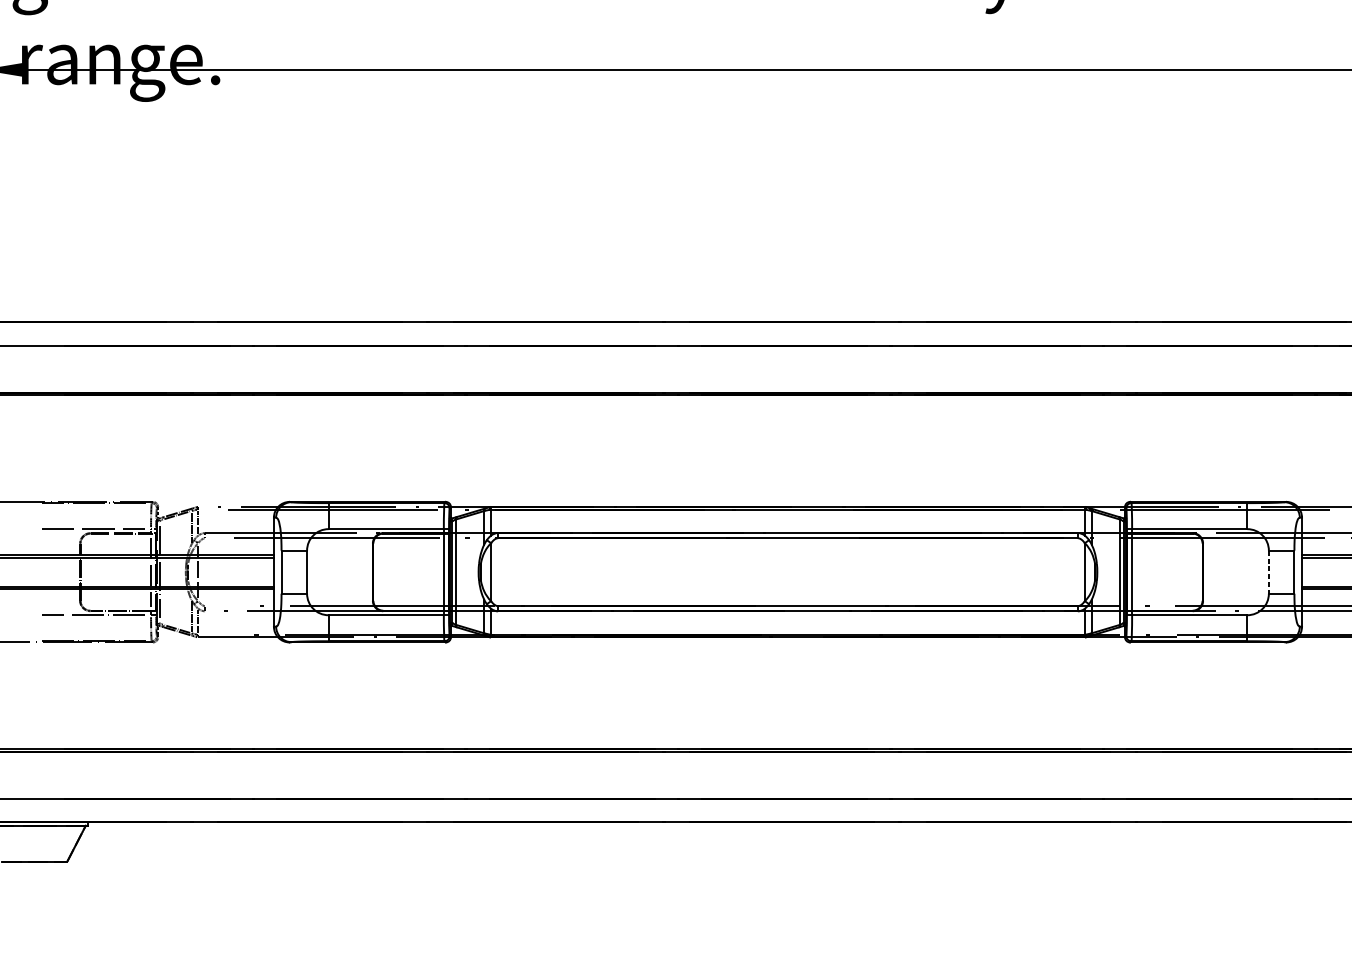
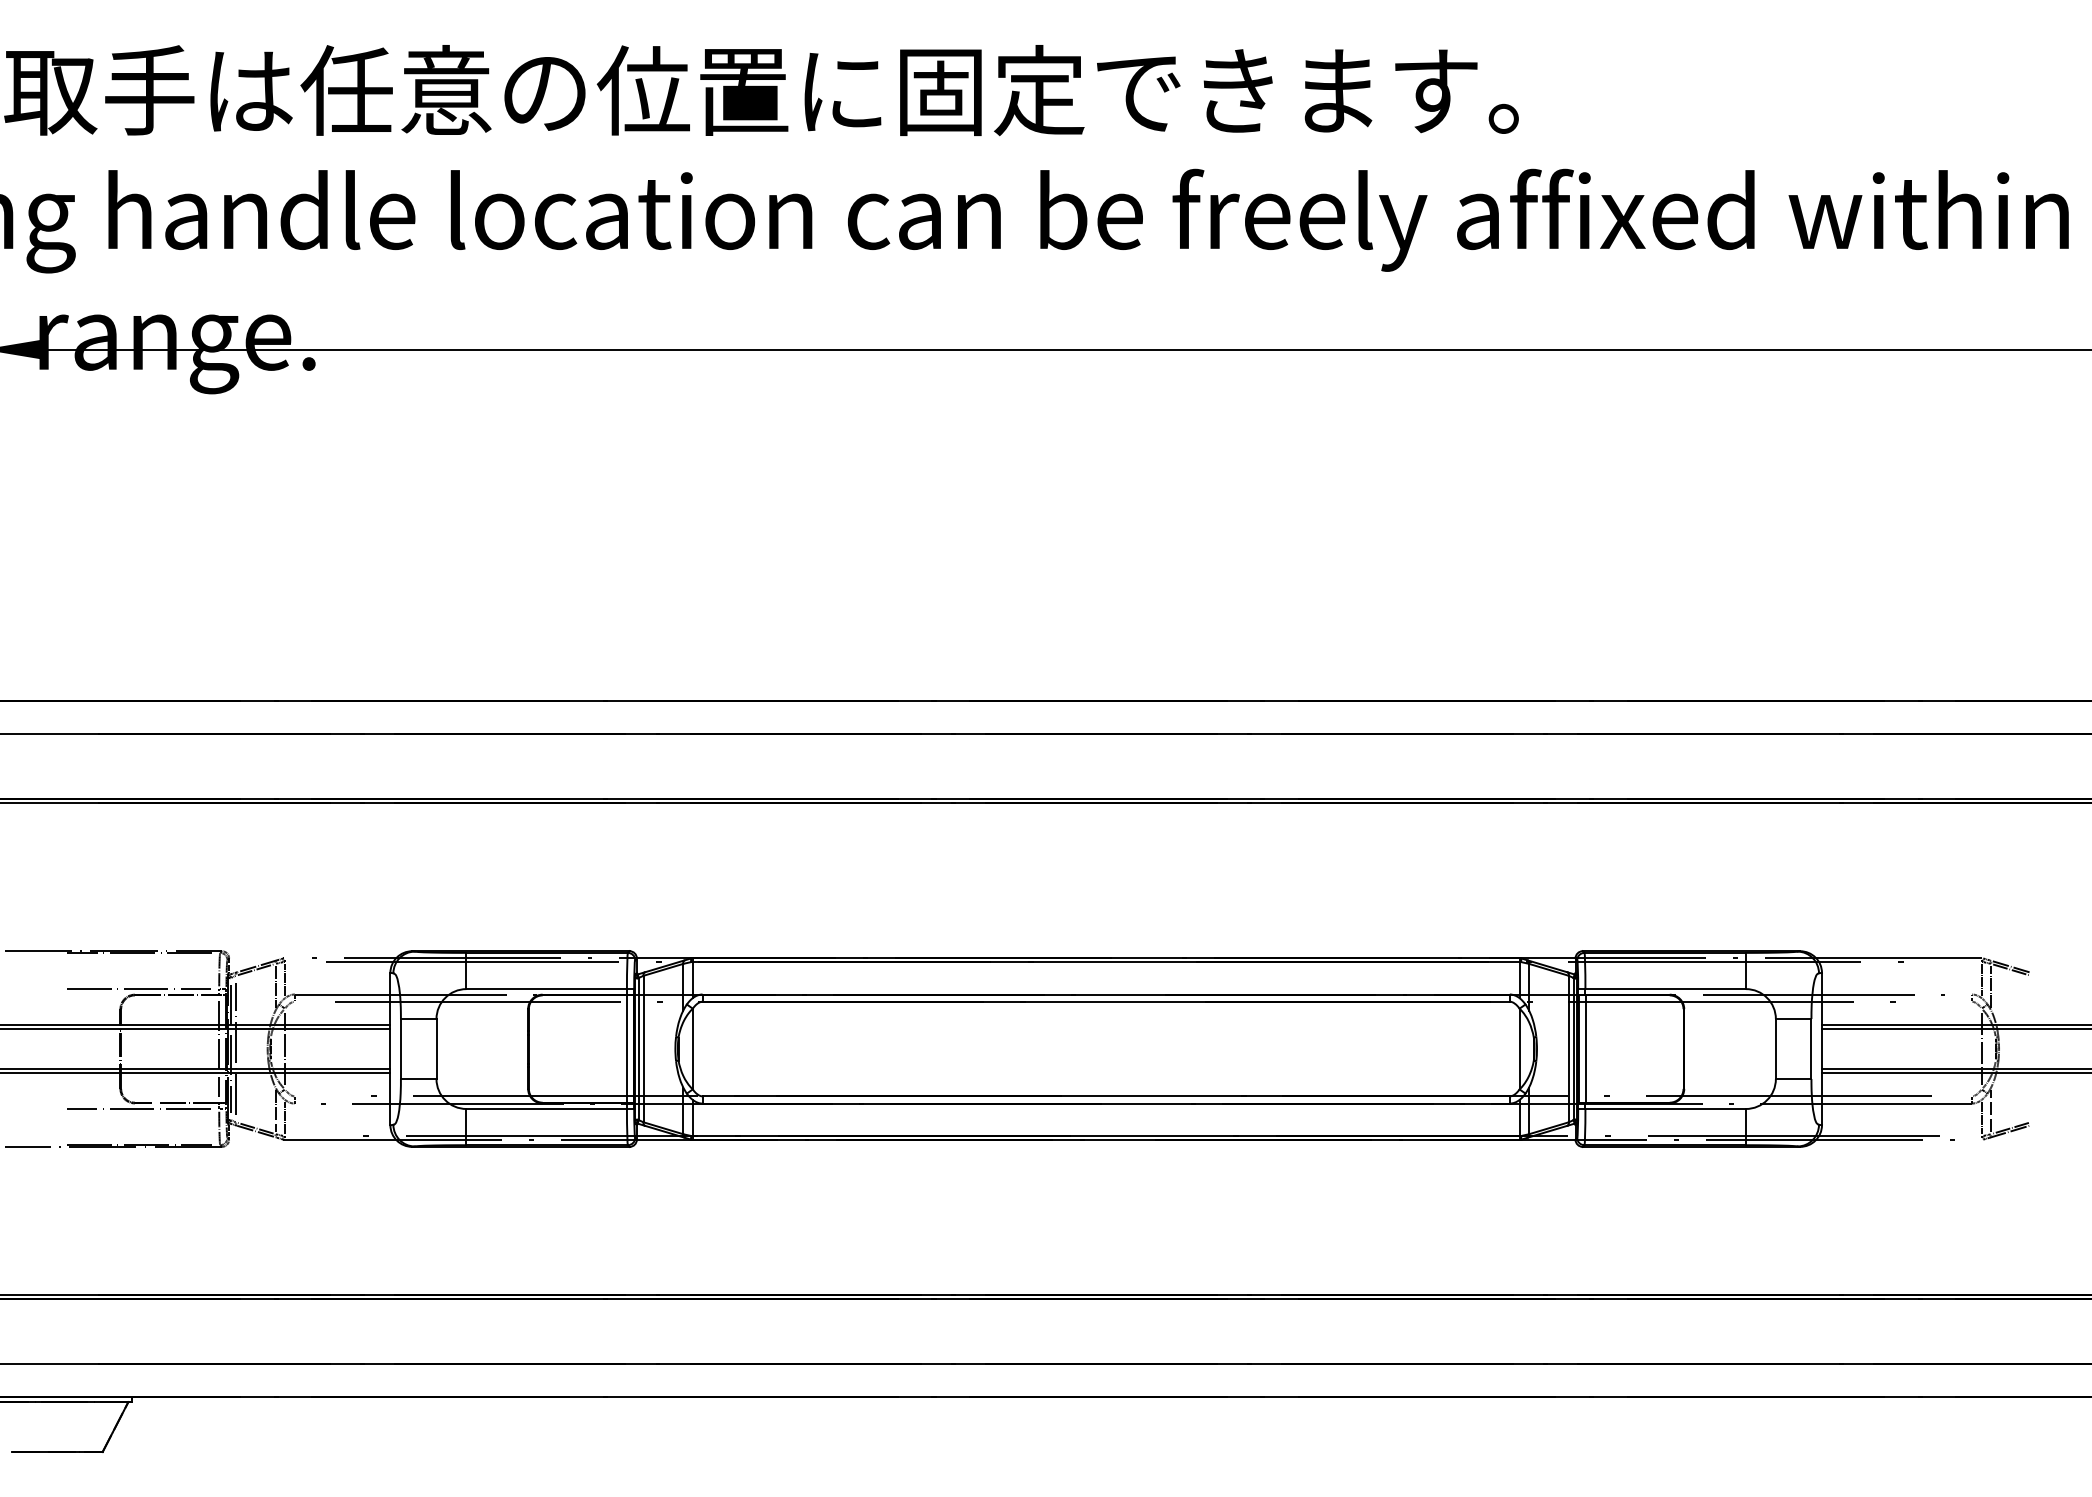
line: (162, 571) -> (235, 1048), added
line: (1268, 572) -> (1775, 1049), dashed -> solid

